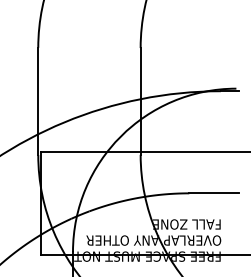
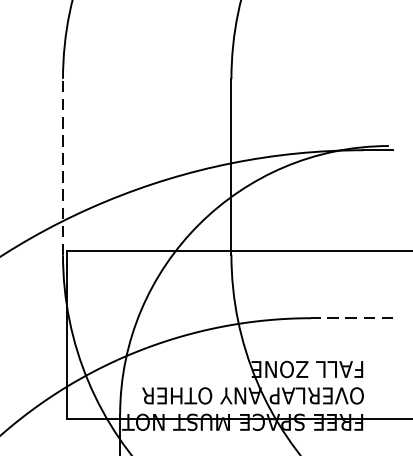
line: (38, 101) -> (63, 167), solid -> dashed
line: (214, 193) -> (352, 318), solid -> dashed

